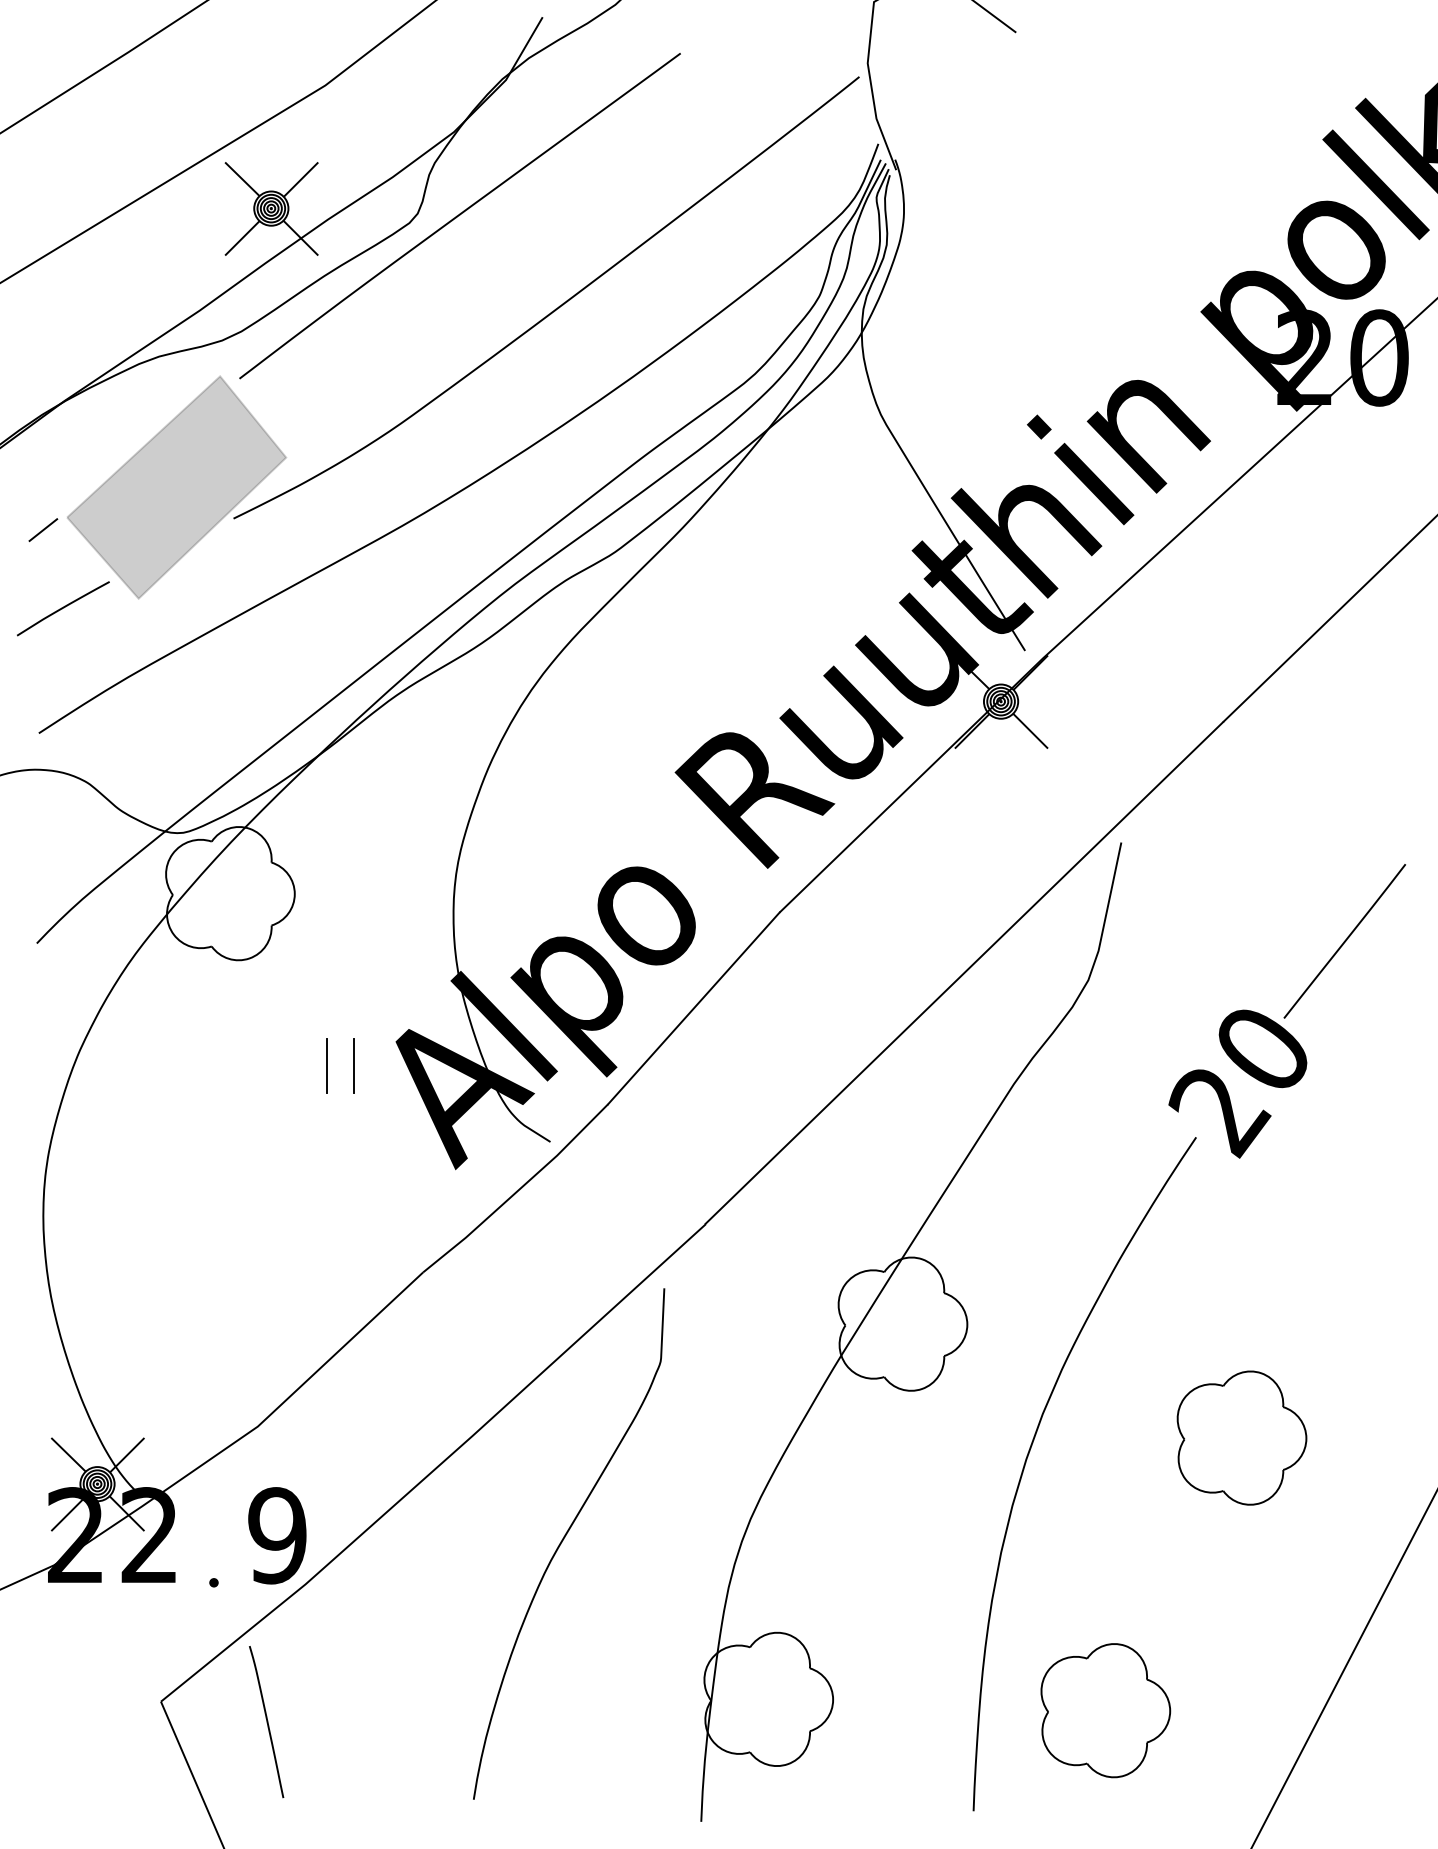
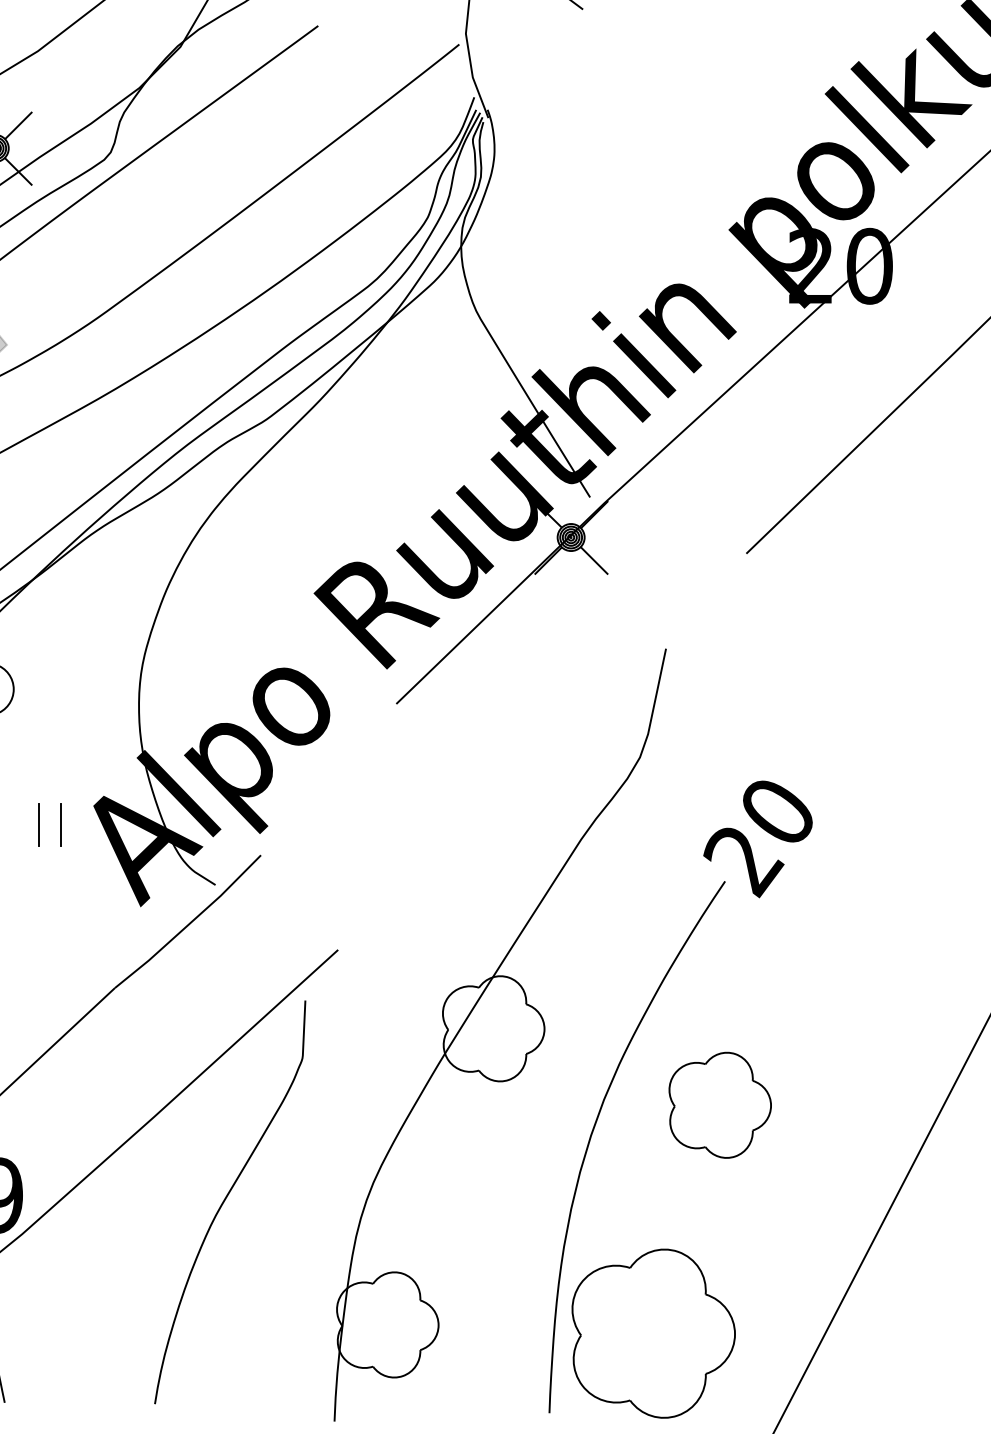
line: (1344, 941) -> (842, 726), removed
line: (964, 972) -> (542, 751), removed
line: (693, 1008) -> (328, 779), removed
part: (1241, 1437) -> (719, 1104), moved
part: (1105, 1710) -> (653, 1333), size x1.6

